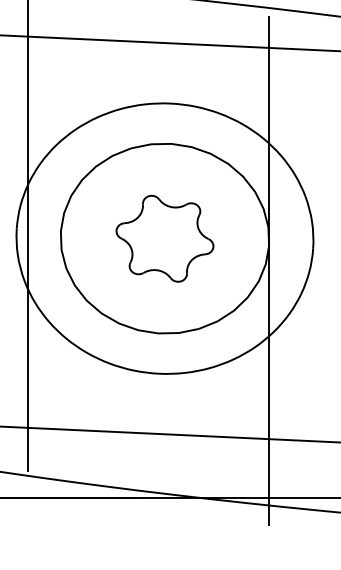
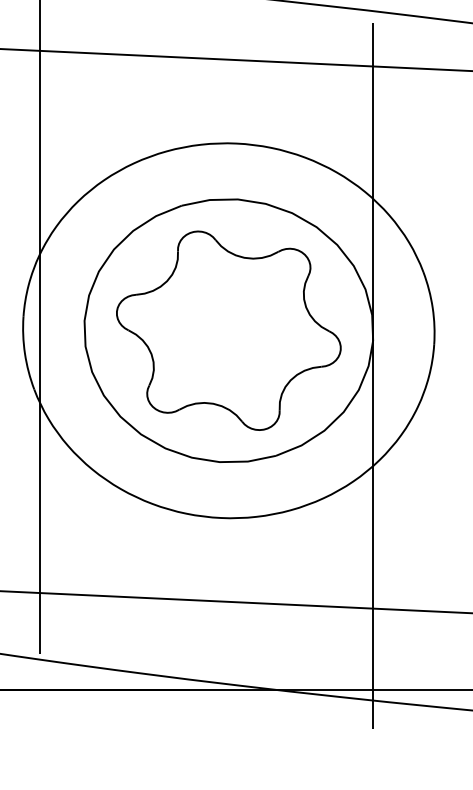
part: (164, 238) -> (228, 330), size x1.67

